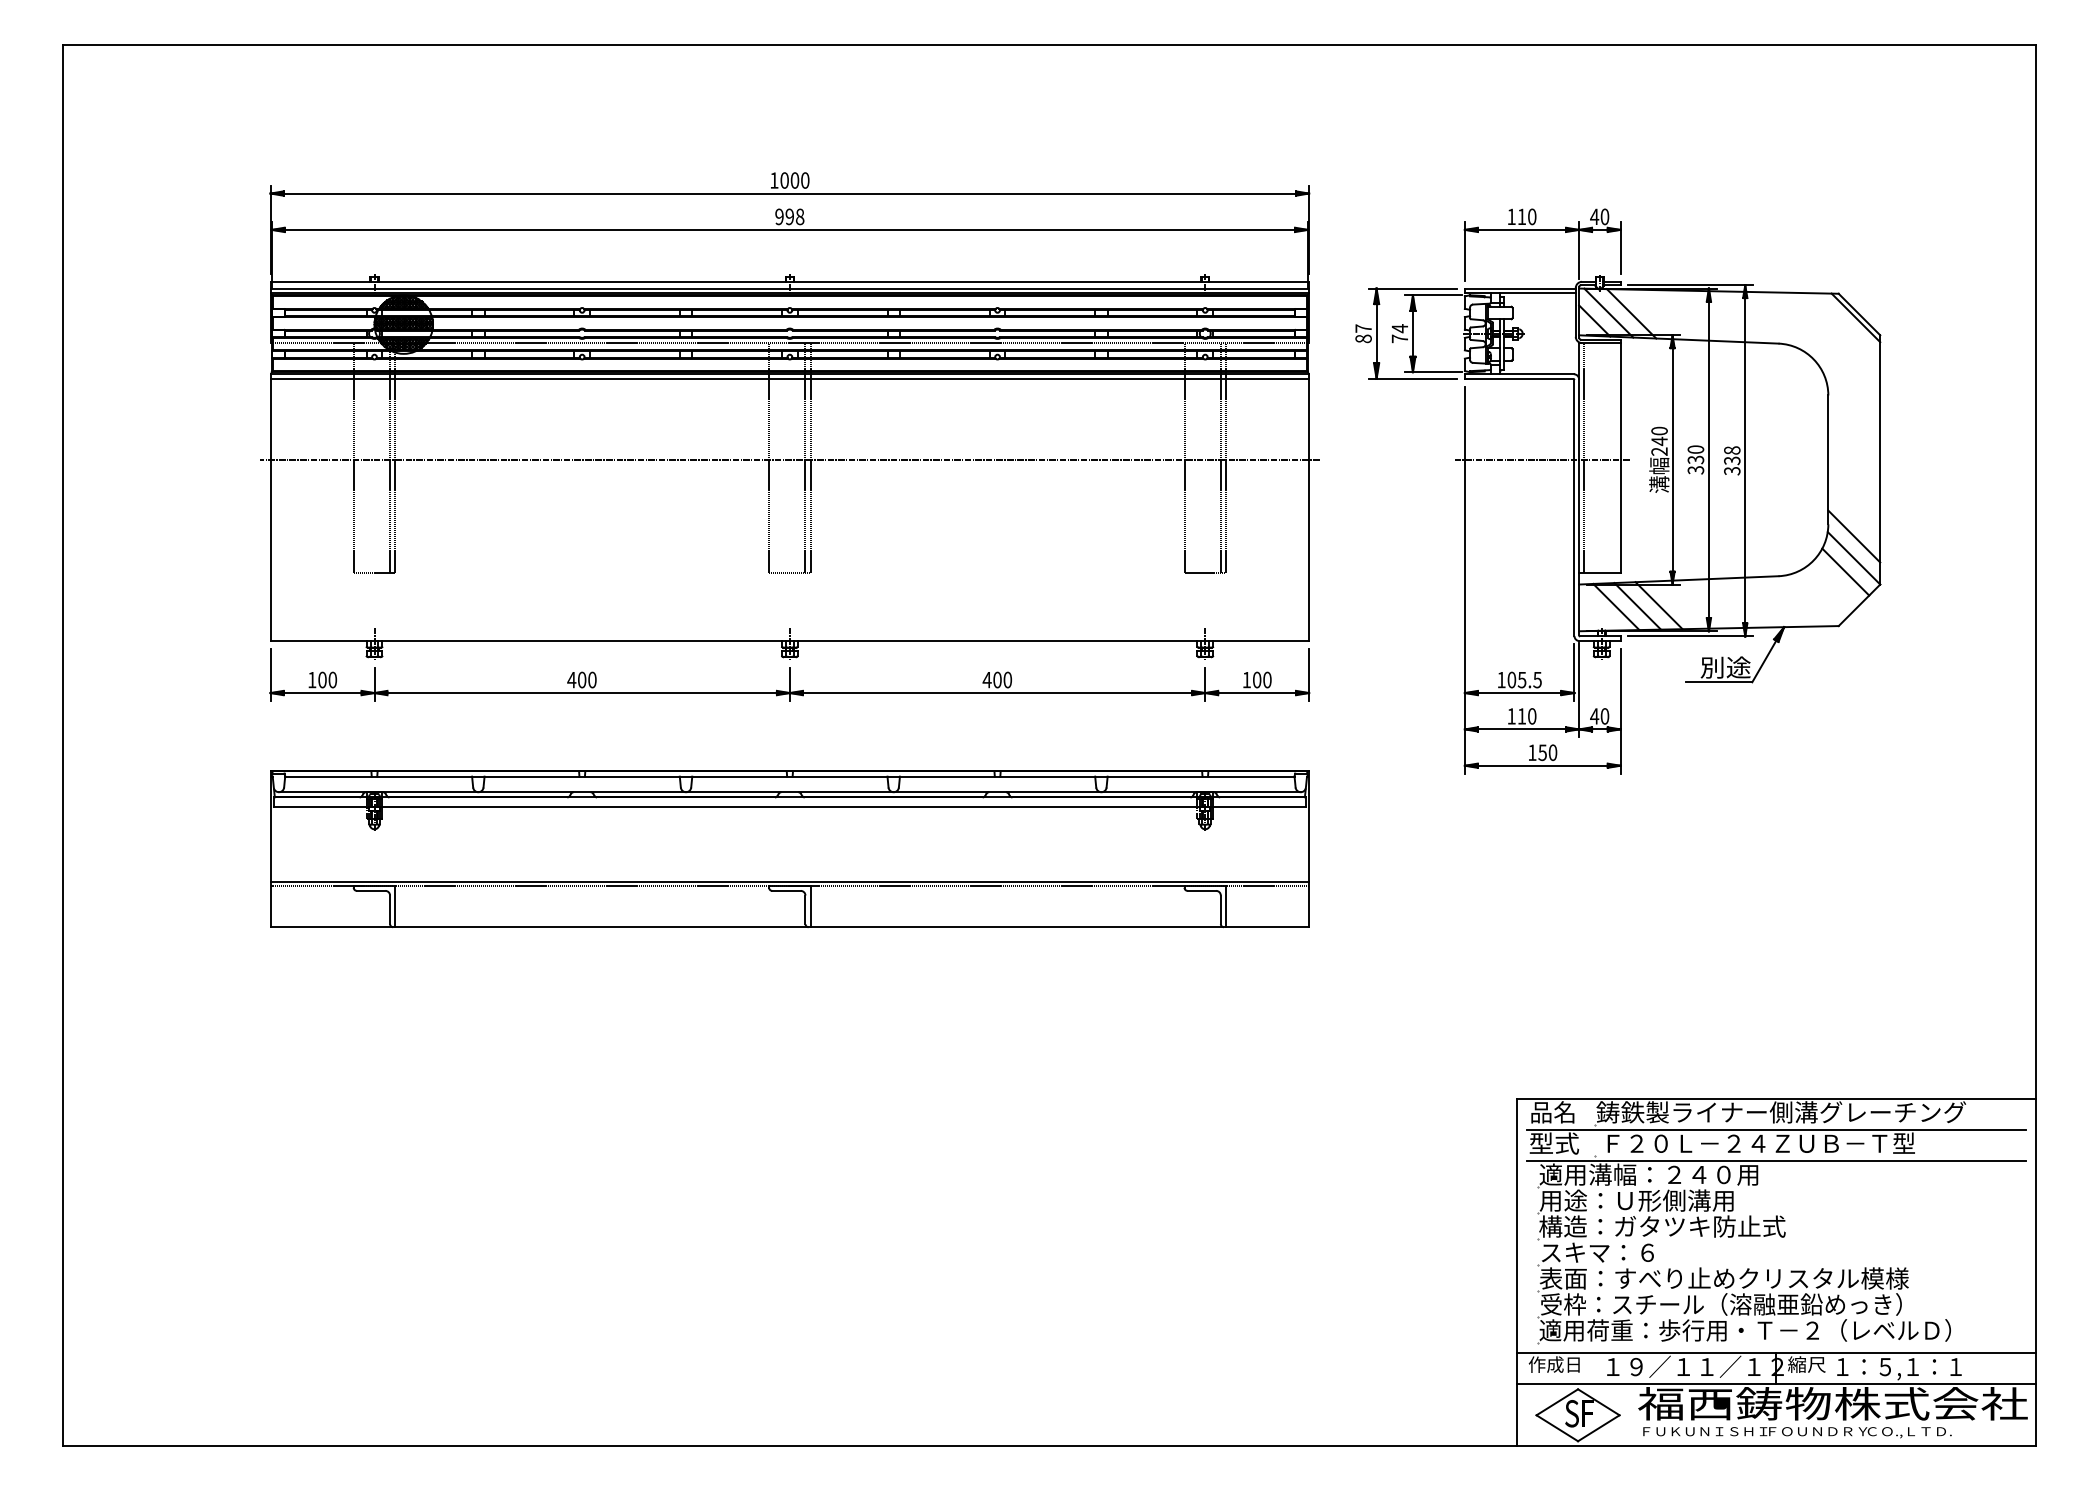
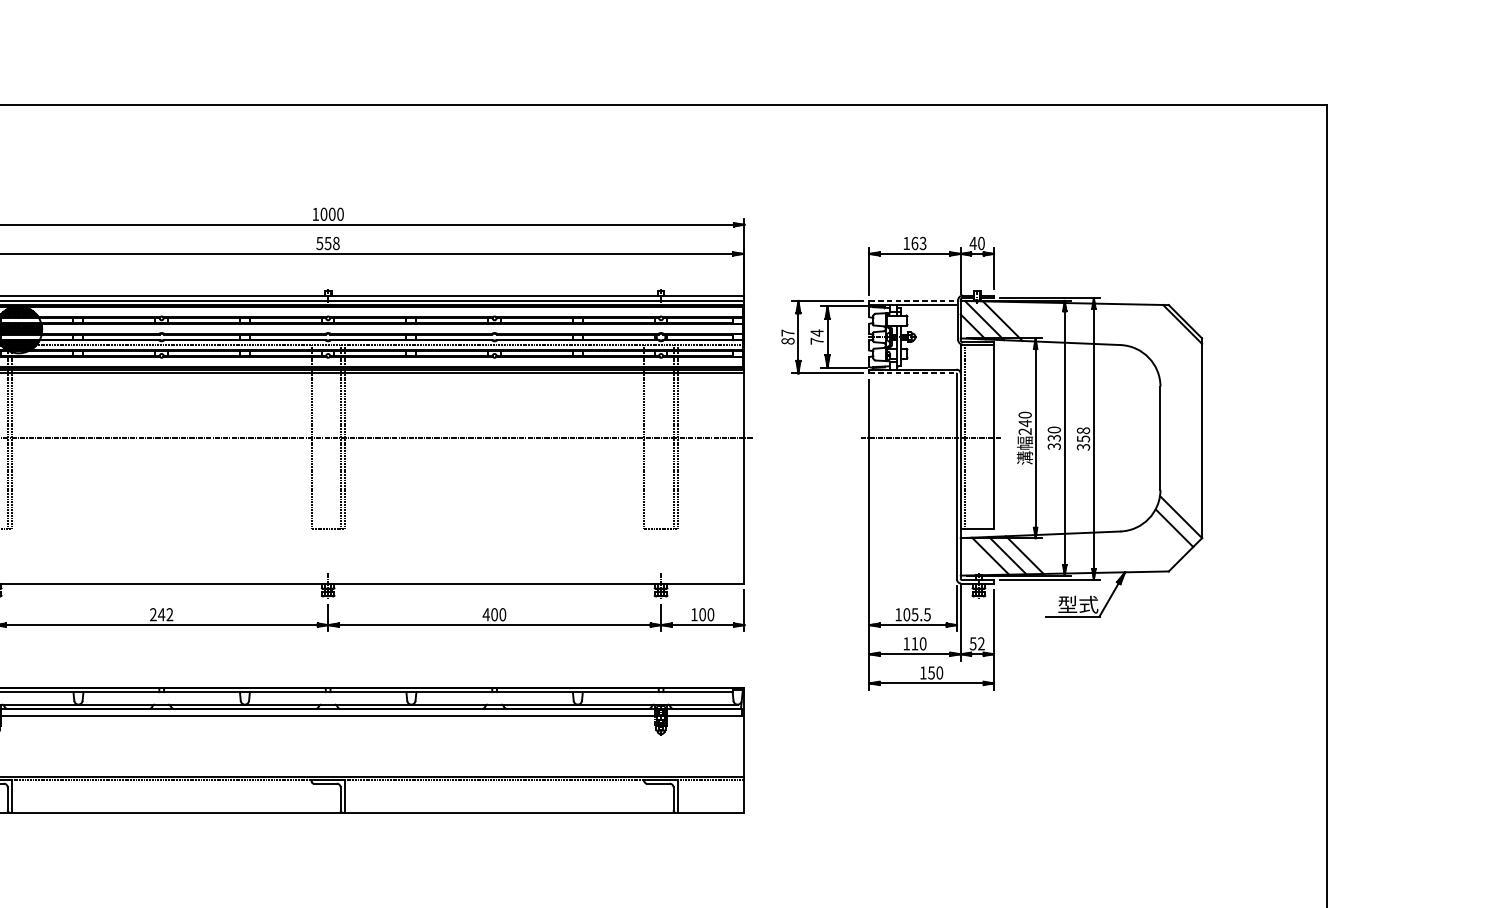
text: (784, 216) -> (323, 243), 998 -> 558
text: (1527, 216) -> (919, 243), 110 -> 163
line: (1520, 288) -> (913, 300), solid -> dashed
line: (1519, 378) -> (912, 373), solid -> dashed
text: (1731, 460) -> (1082, 438), 338 -> 358
line: (1854, 536) -> (1181, 499), removed
text: (1725, 667) -> (1078, 604), 別途 -> 型式
text: (581, 679) -> (161, 614), 400 -> 242
text: (1599, 716) -> (977, 643), 40 -> 52

